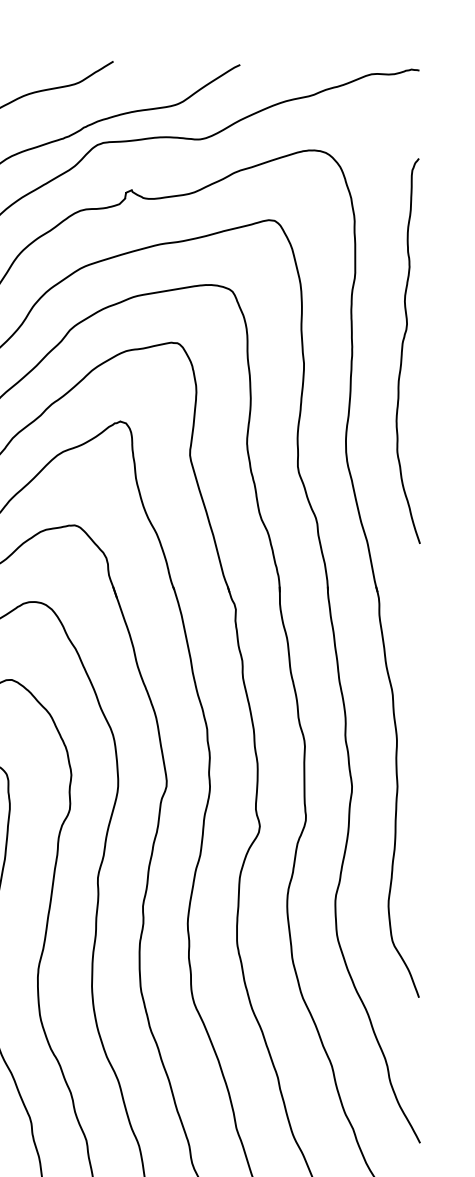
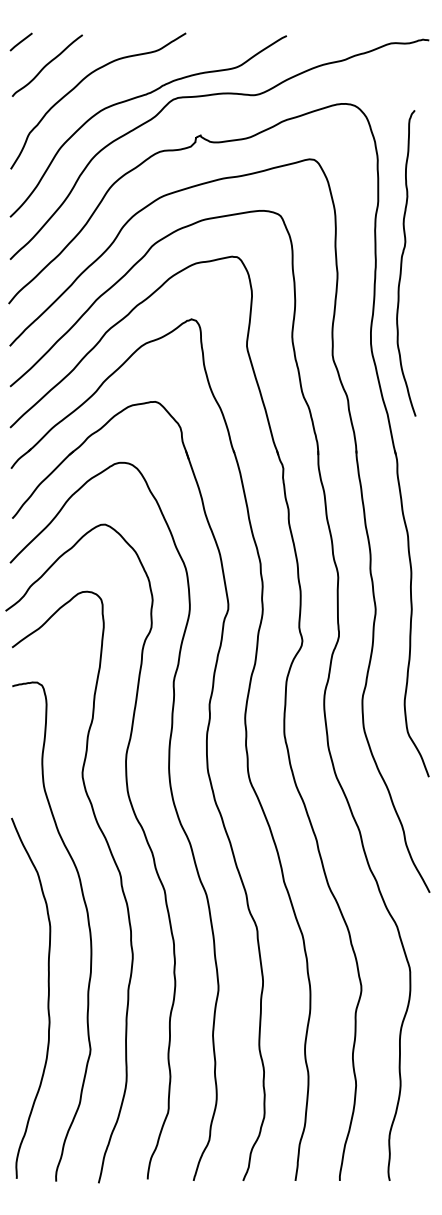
curve: (403, 351) -> (402, 263), moved

